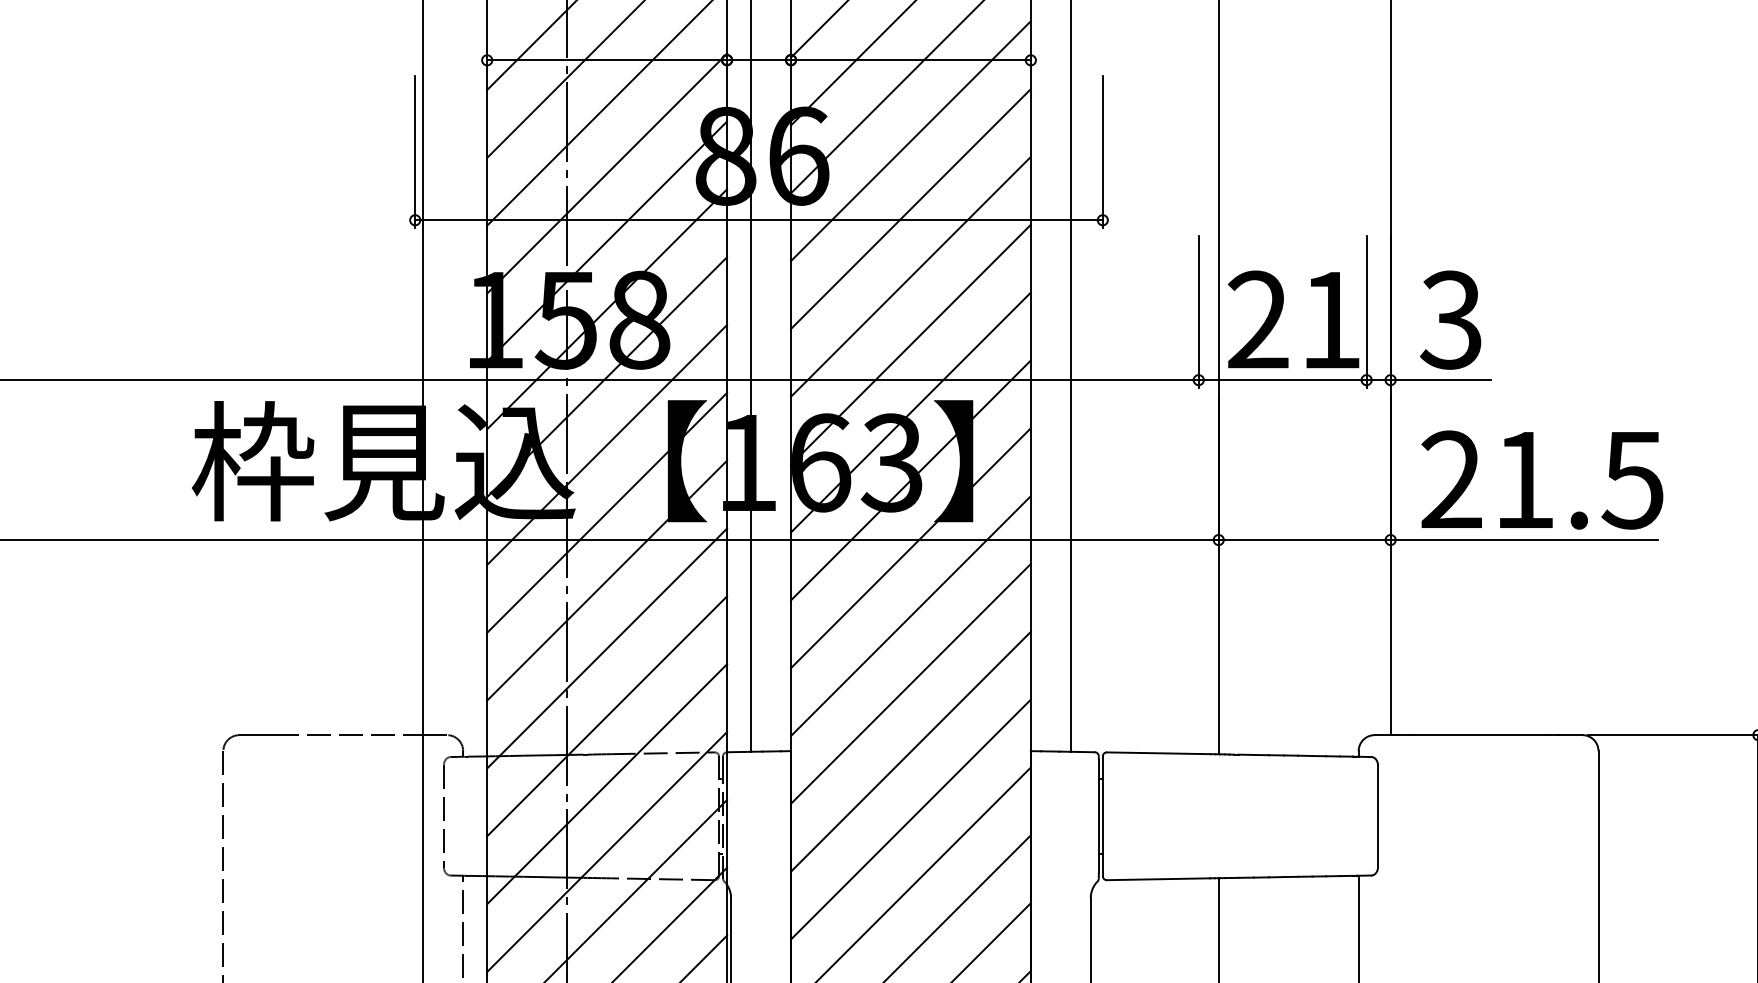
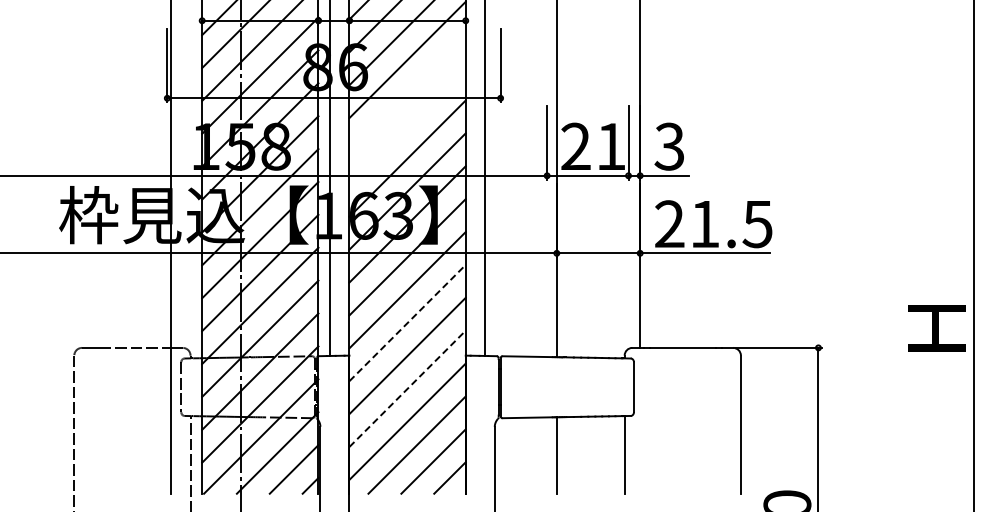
line: (910, 208) -> (407, 92), removed
line: (910, 276) -> (407, 125), removed
line: (910, 682) -> (407, 322), solid -> dashed
line: (910, 818) -> (407, 388), solid -> dashed

